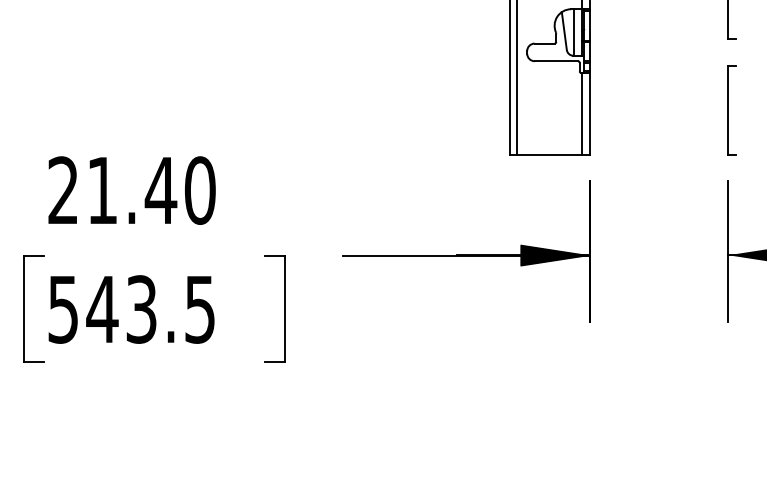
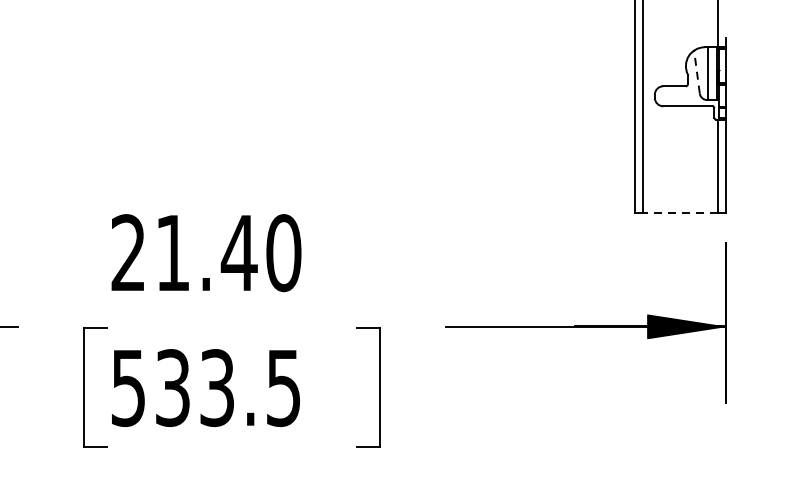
line: (564, 30) -> (697, 71), solid -> dashed
line: (549, 154) -> (680, 212), solid -> dashed
text: (102, 309) -> (172, 387), 543.5 -> 533.5

